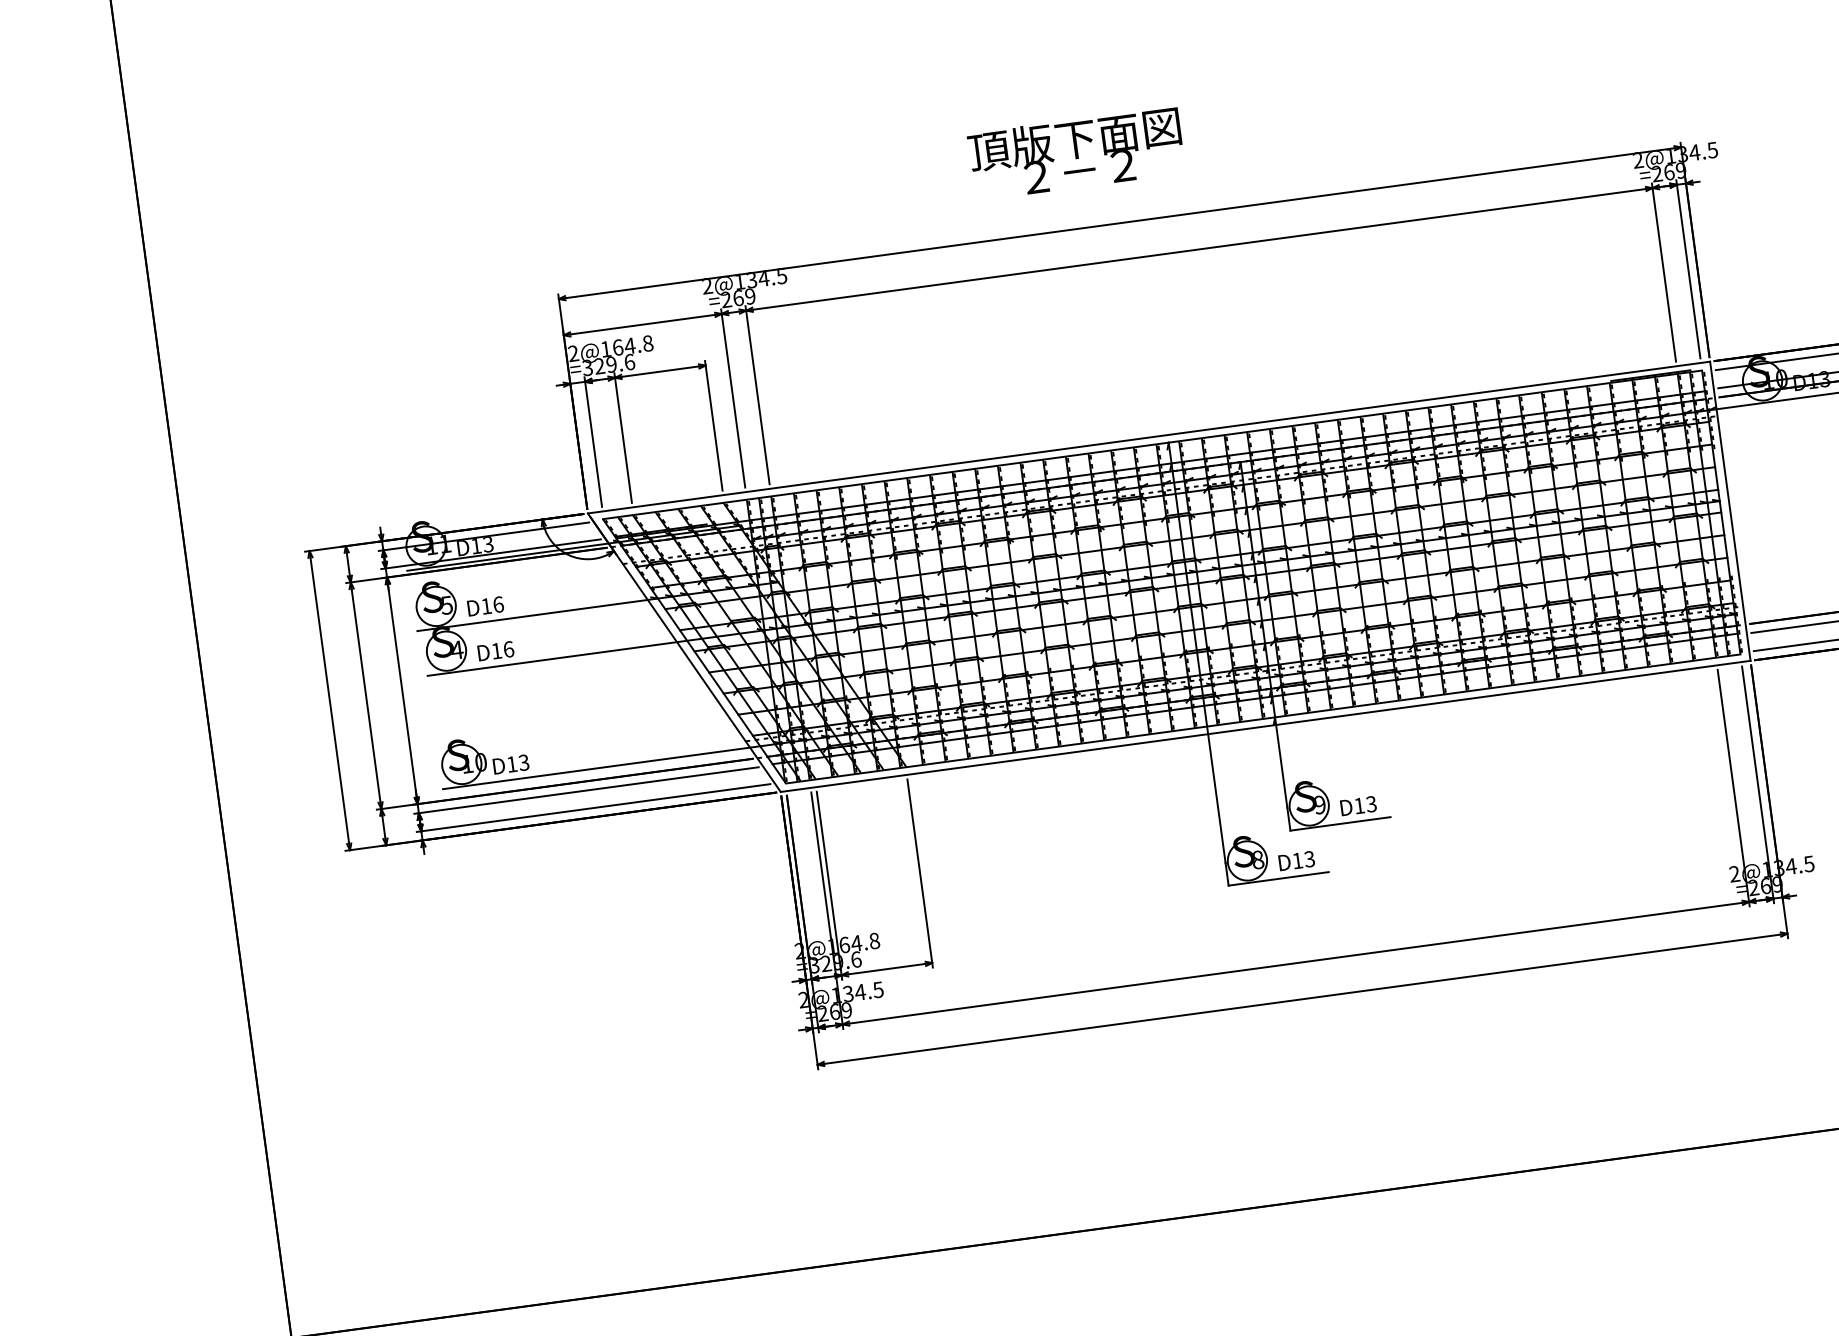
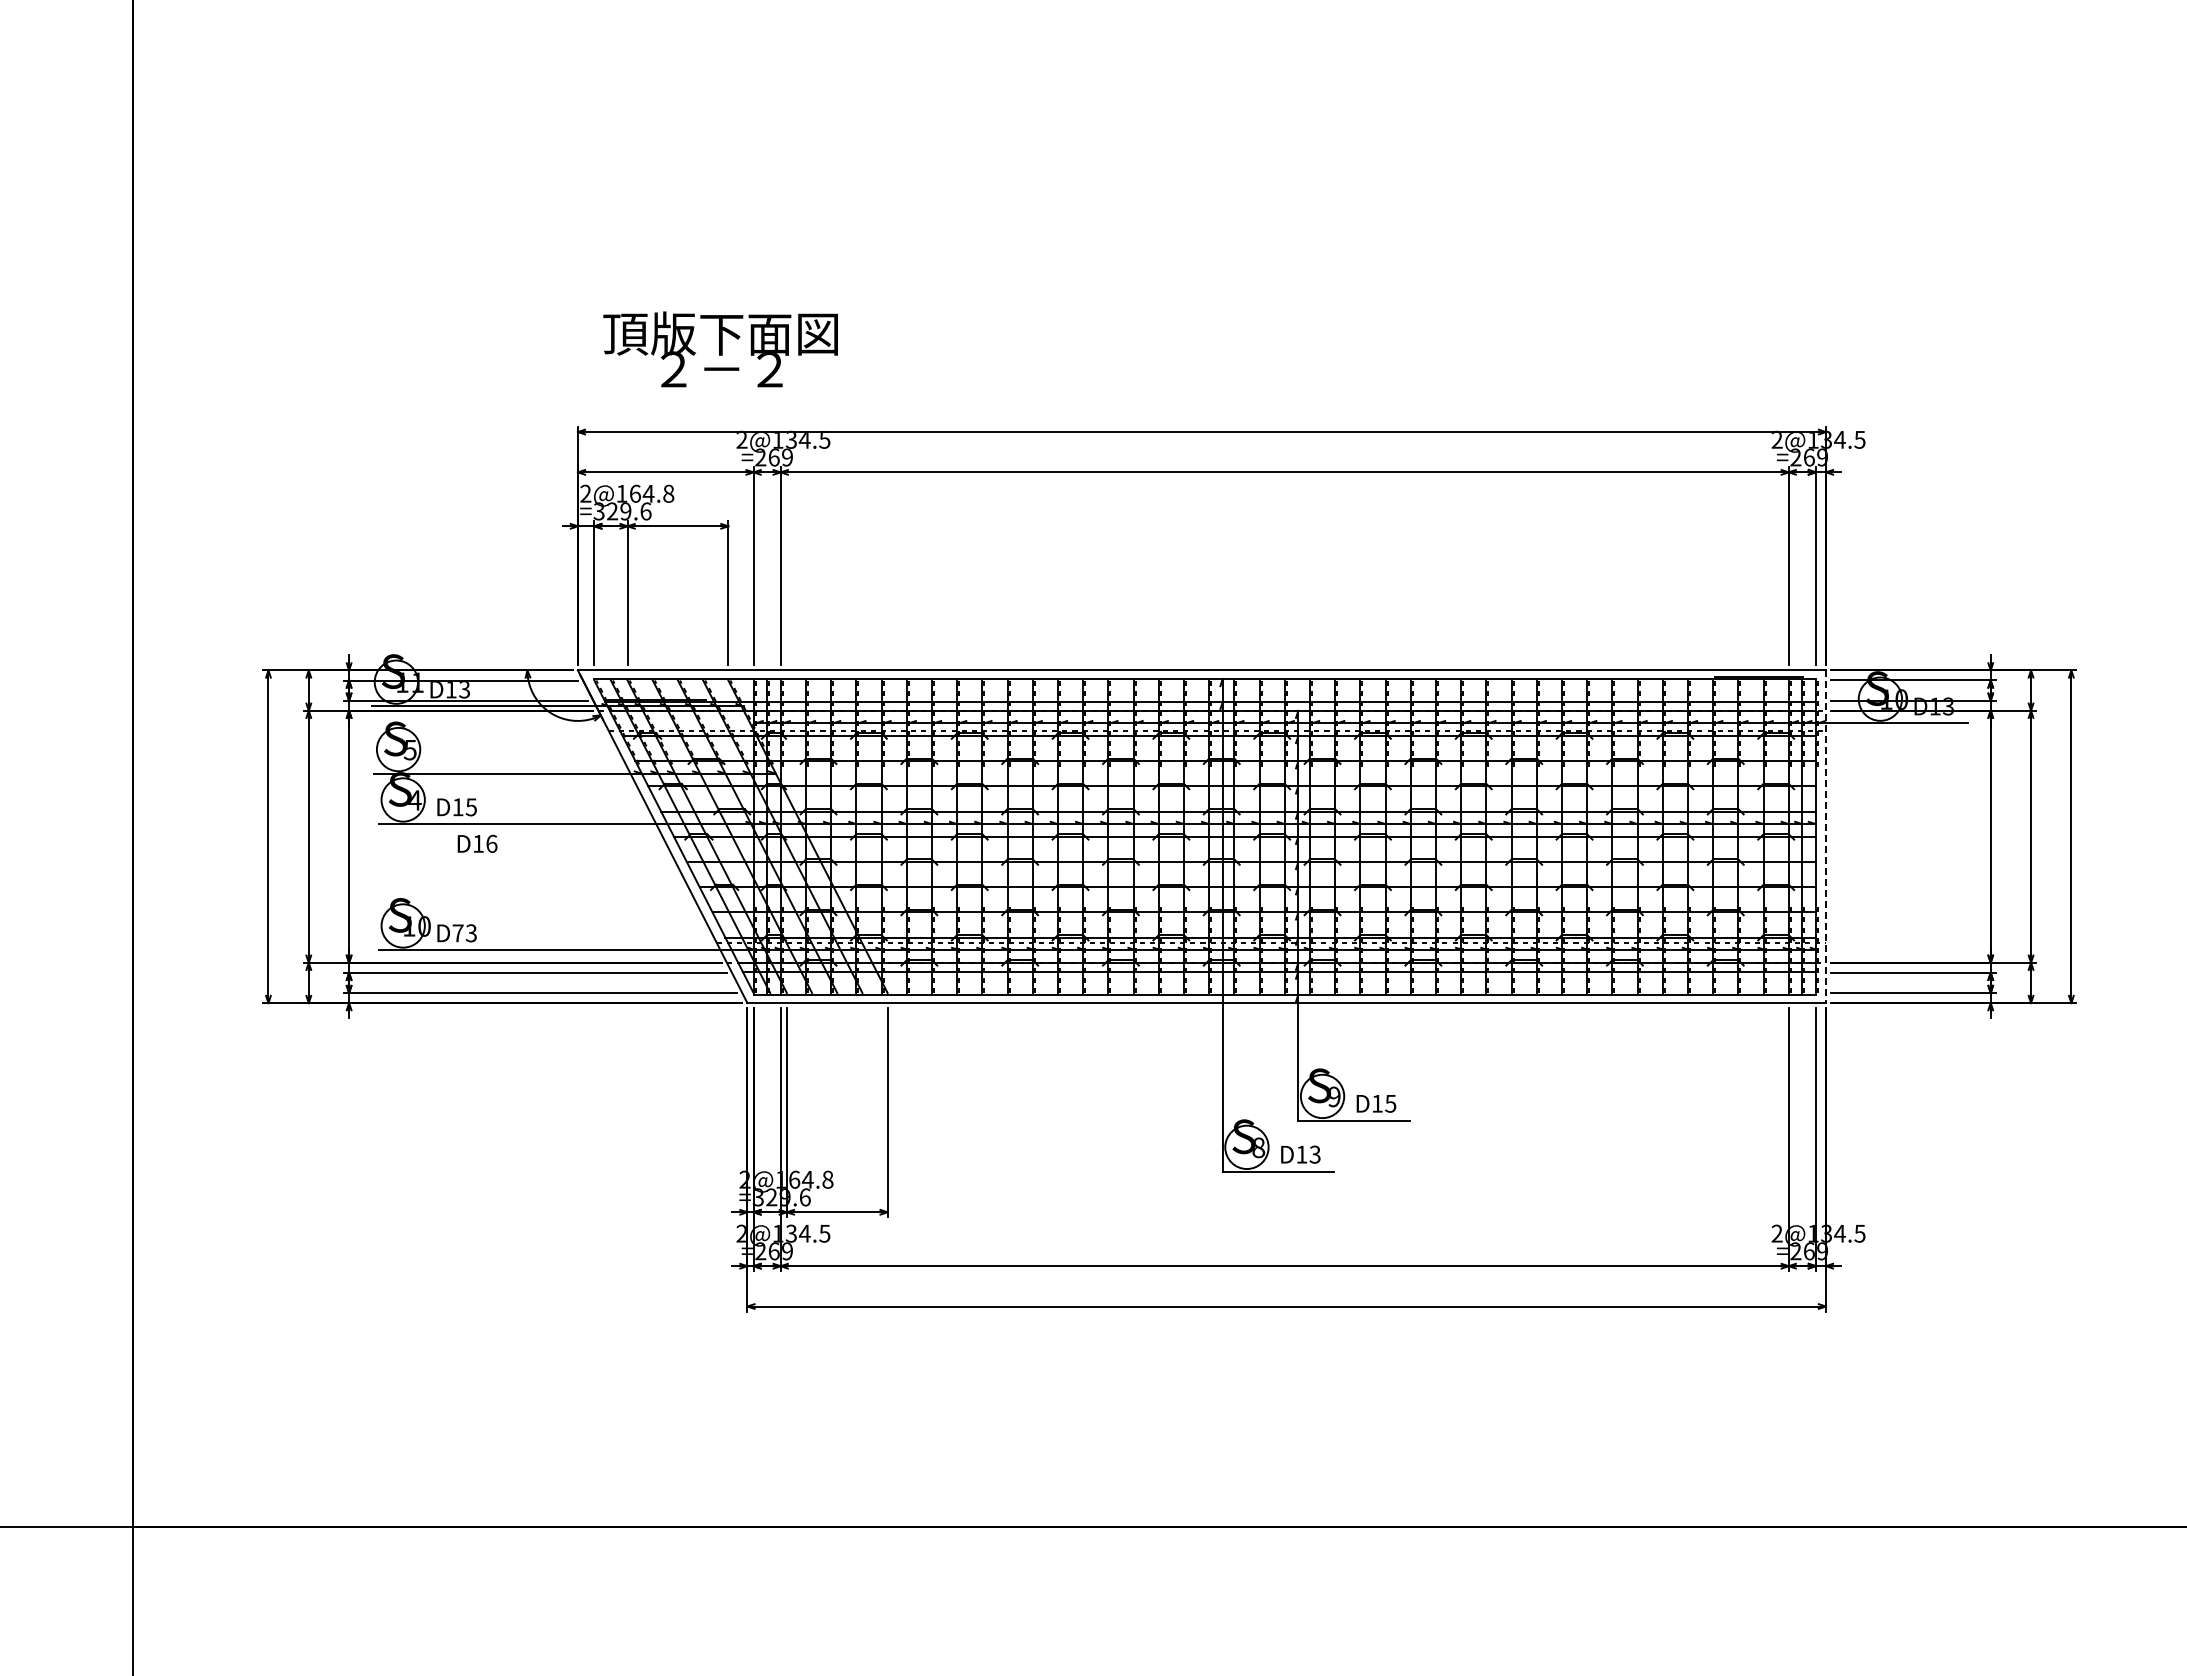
text: (1076, 153) -> (720, 349), moved
line: (1730, 511) -> (1825, 837), solid -> dashed
text: (485, 606) -> (477, 843), moved
text: (508, 649) -> (471, 807), D16 -> D15
text: (511, 764) -> (457, 933), D13 -> D73
text: (1371, 804) -> (1390, 1103), D13 -> D15

